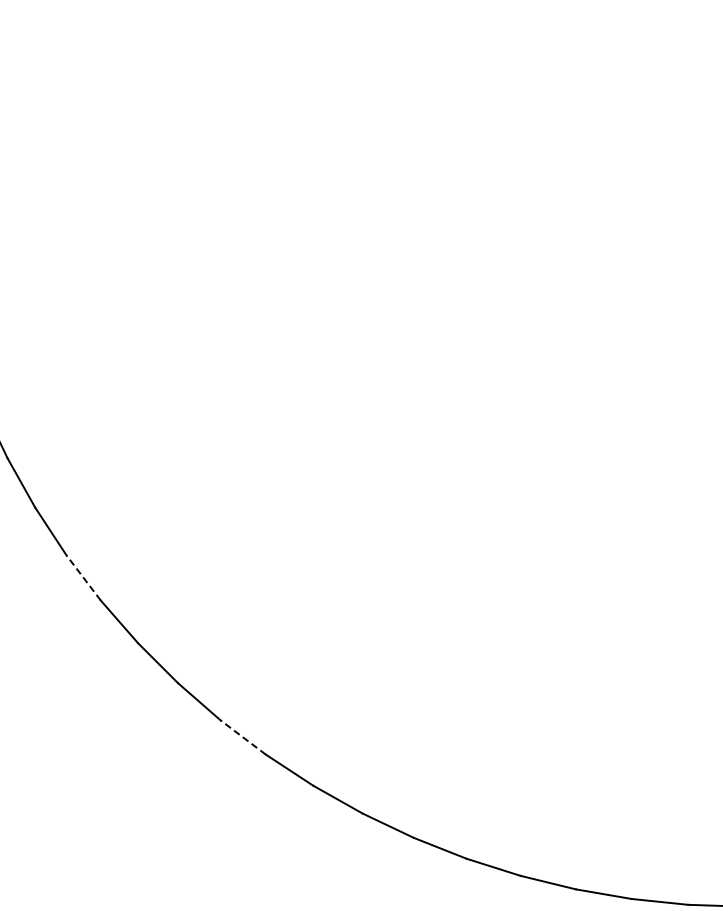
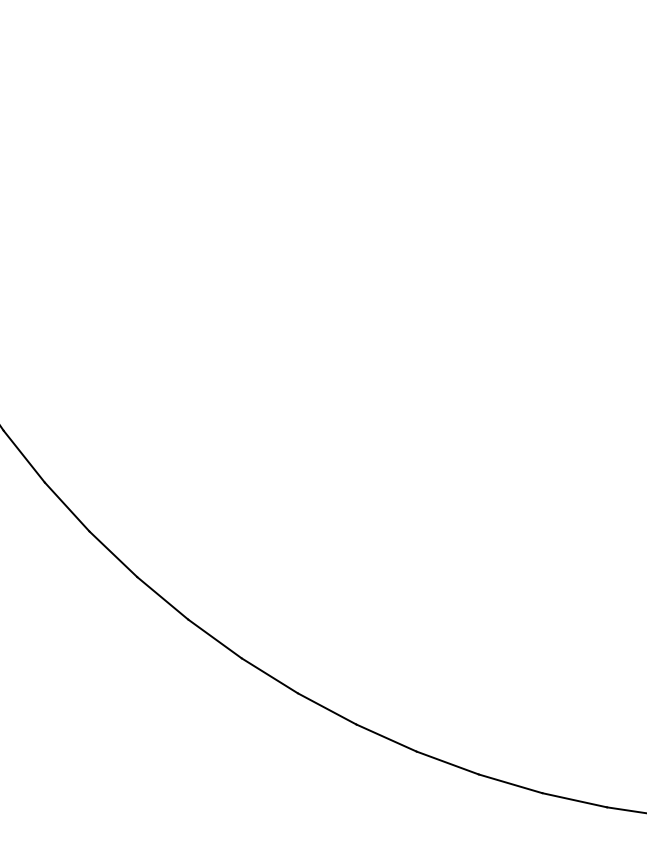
line: (83, 577) -> (67, 506), dashed -> solid
line: (242, 737) -> (268, 675), dashed -> solid

